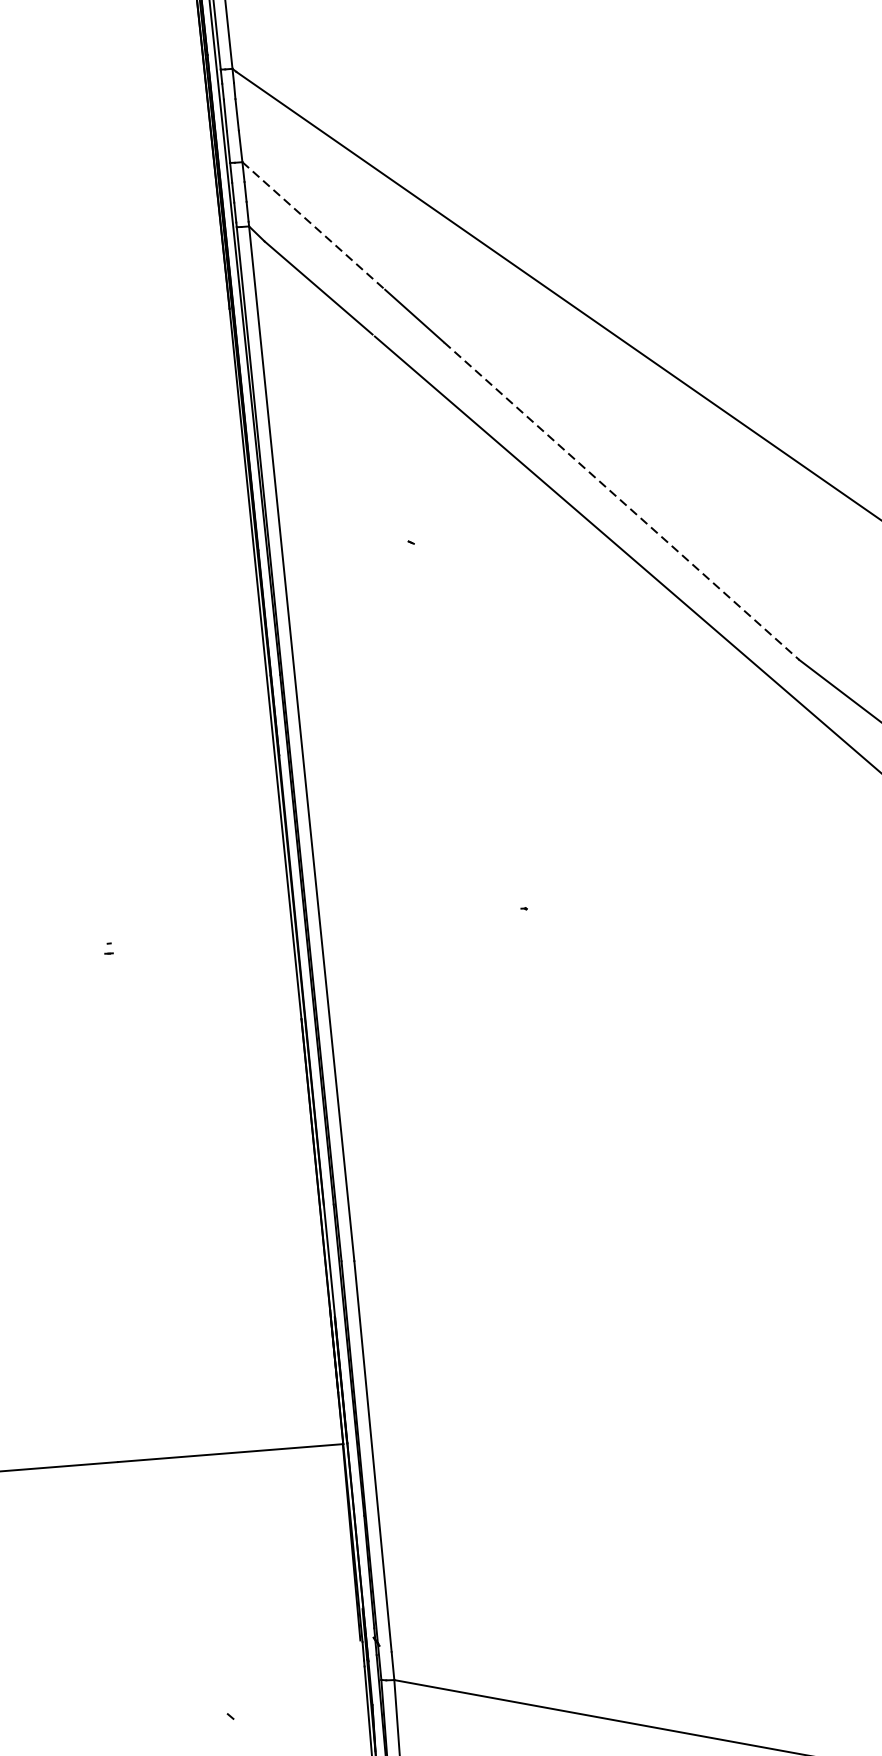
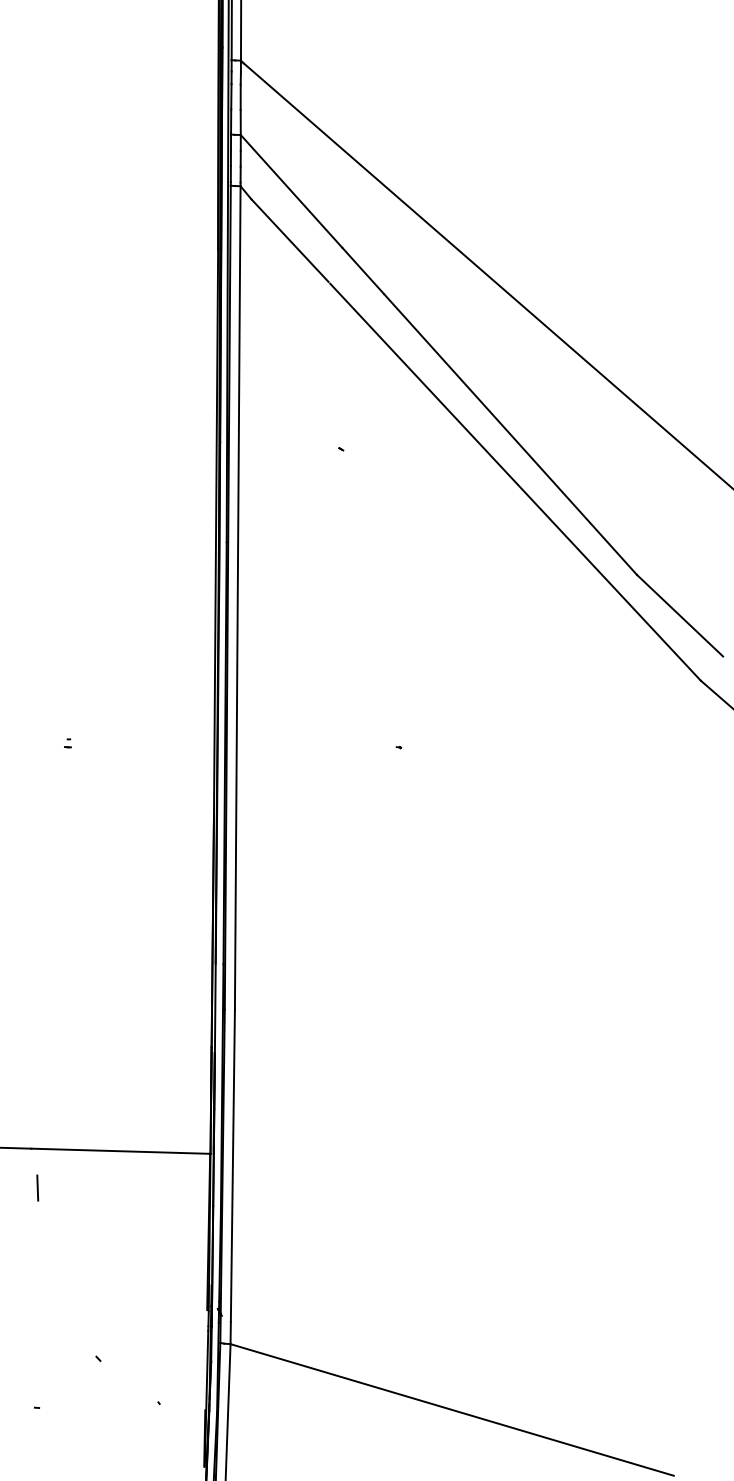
line: (313, 226) -> (291, 191), dashed -> solid
line: (621, 501) -> (510, 434), dashed -> solid
line: (130, 1509) -> (37, 1187), added

